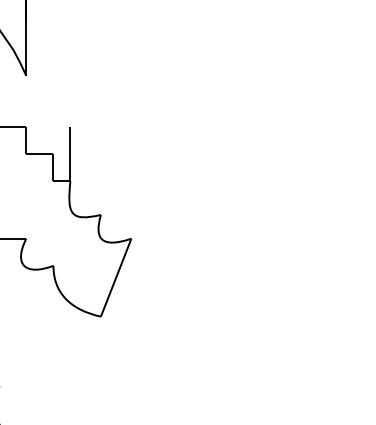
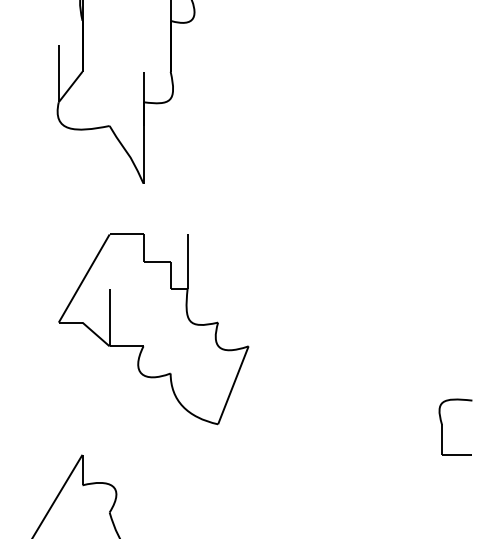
part: (325, 318) -> (442, 426), added

